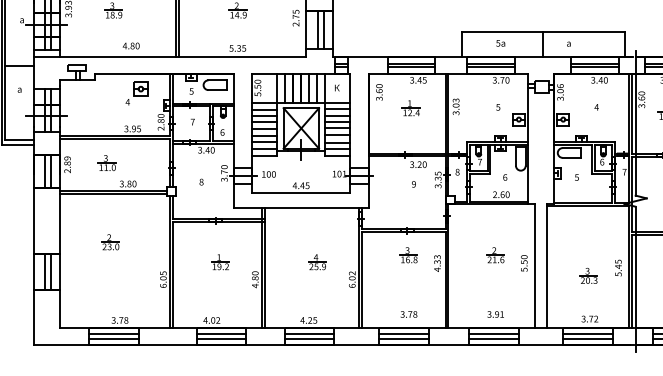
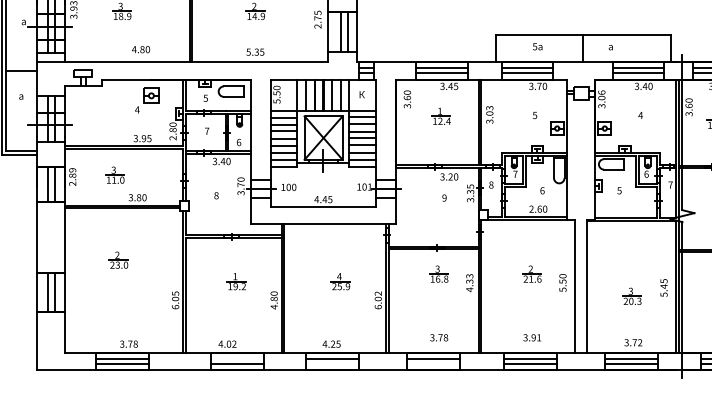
line: (221, 334) -> (237, 359), removed
line: (309, 338) -> (332, 363), removed
line: (403, 338) -> (433, 363), removed

